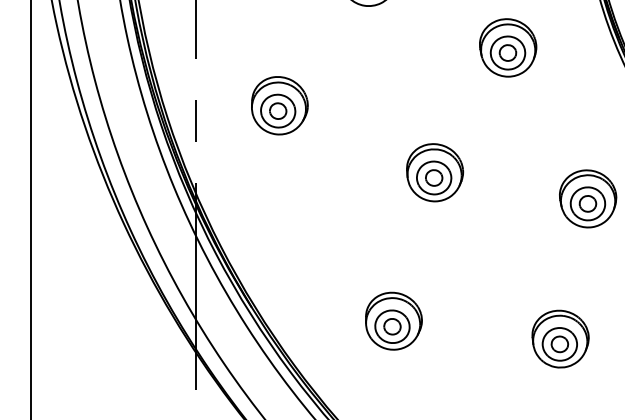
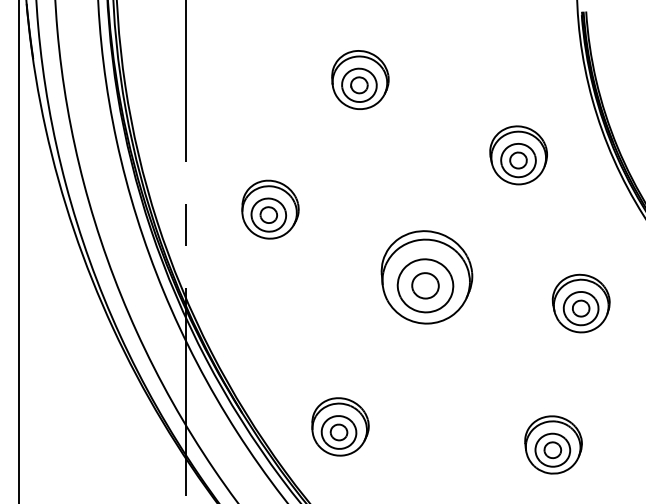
part: (507, 48) -> (518, 155), moved
part: (434, 172) -> (426, 276), size x1.6
part: (393, 320) -> (340, 426), moved

